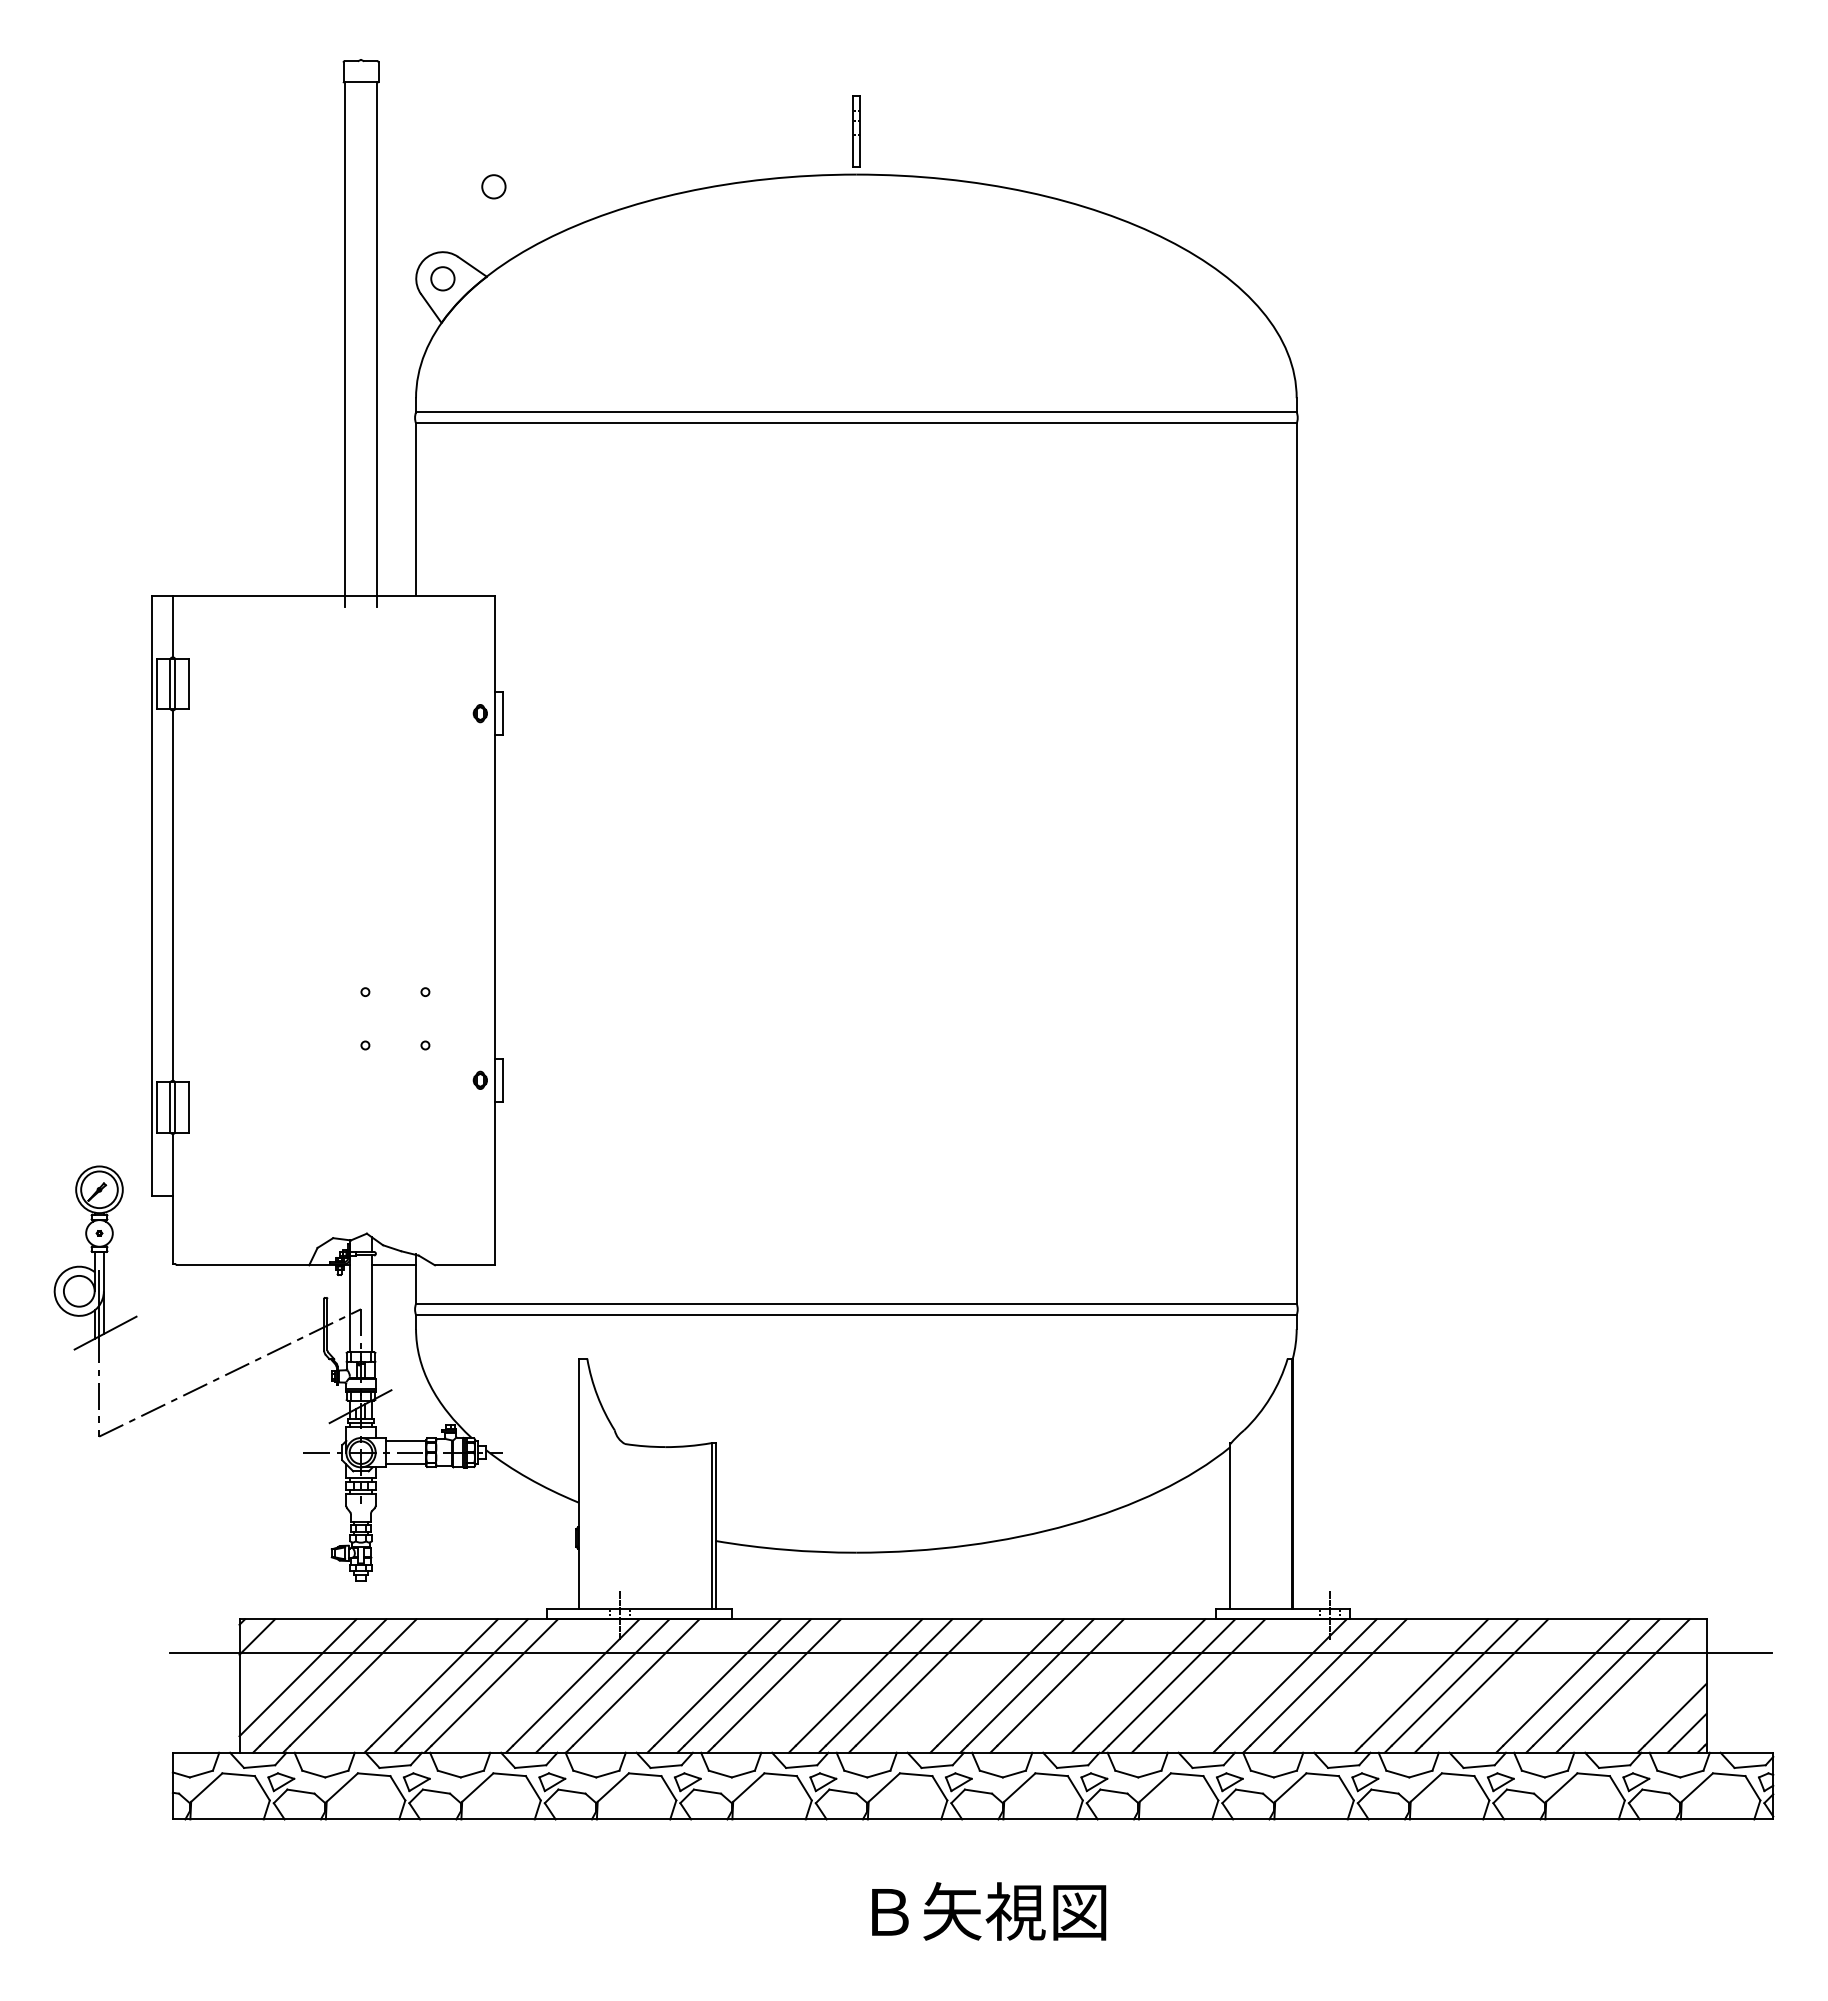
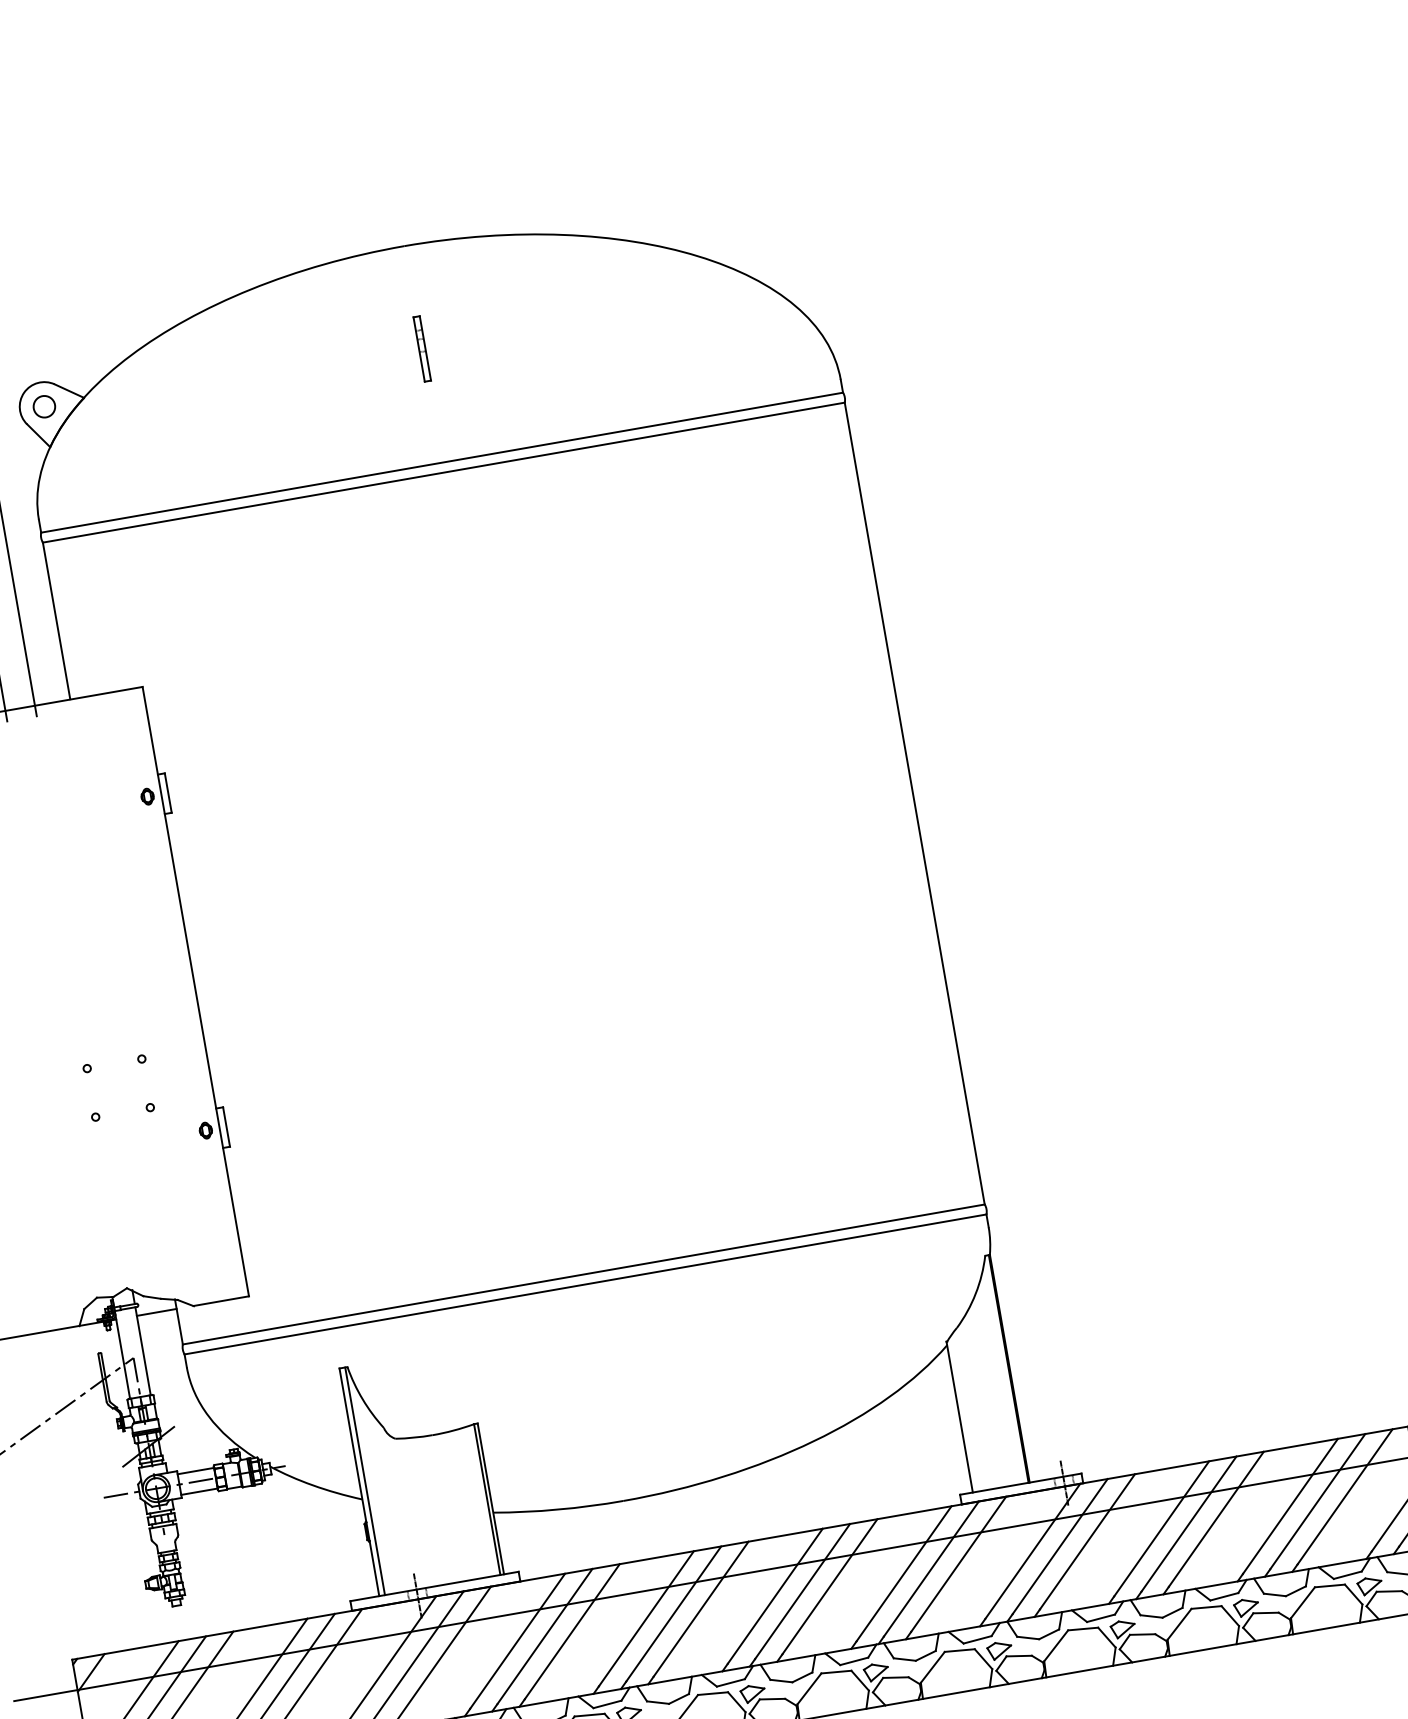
part: (856, 131) -> (422, 348), moved
circle: (493, 186) -> (75, 314), removed
line: (584, 1483) -> (364, 1481), added

